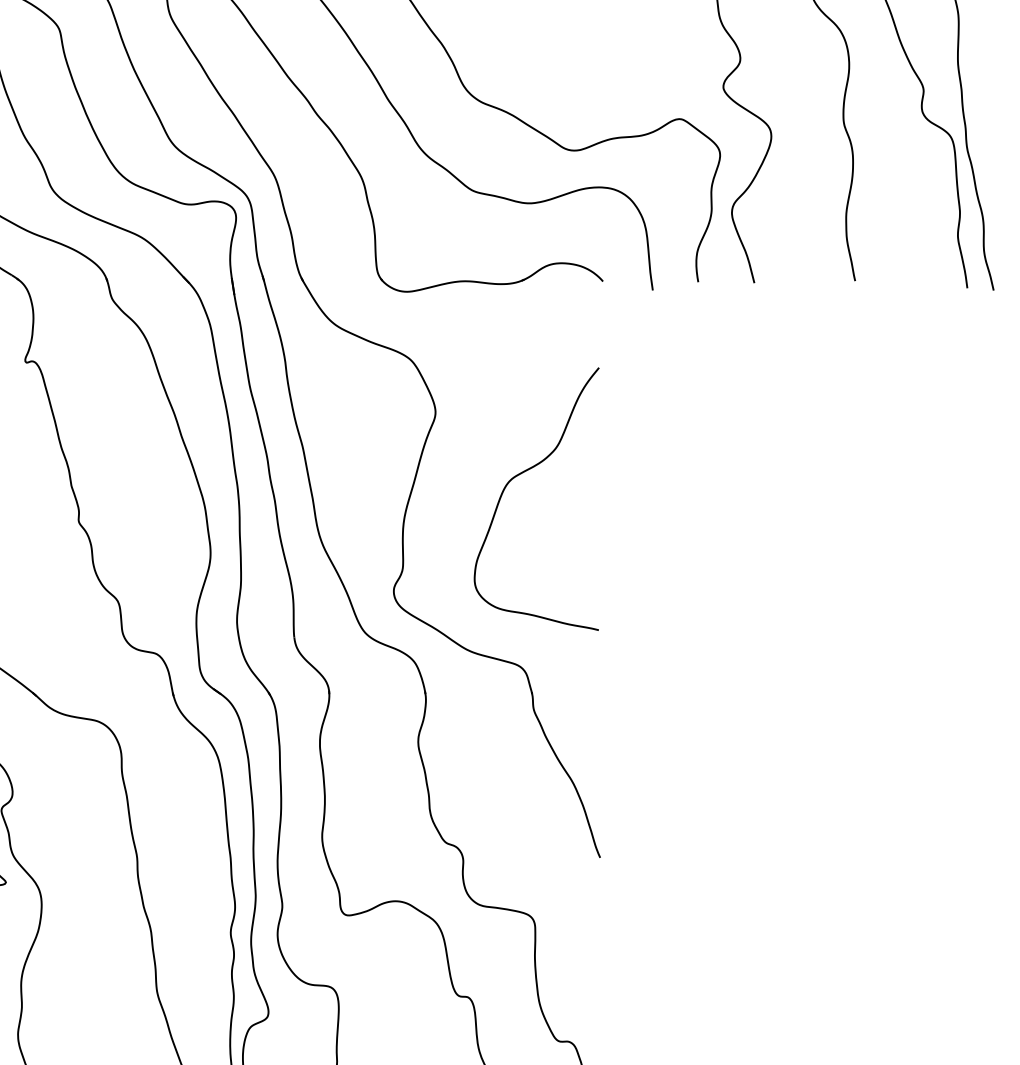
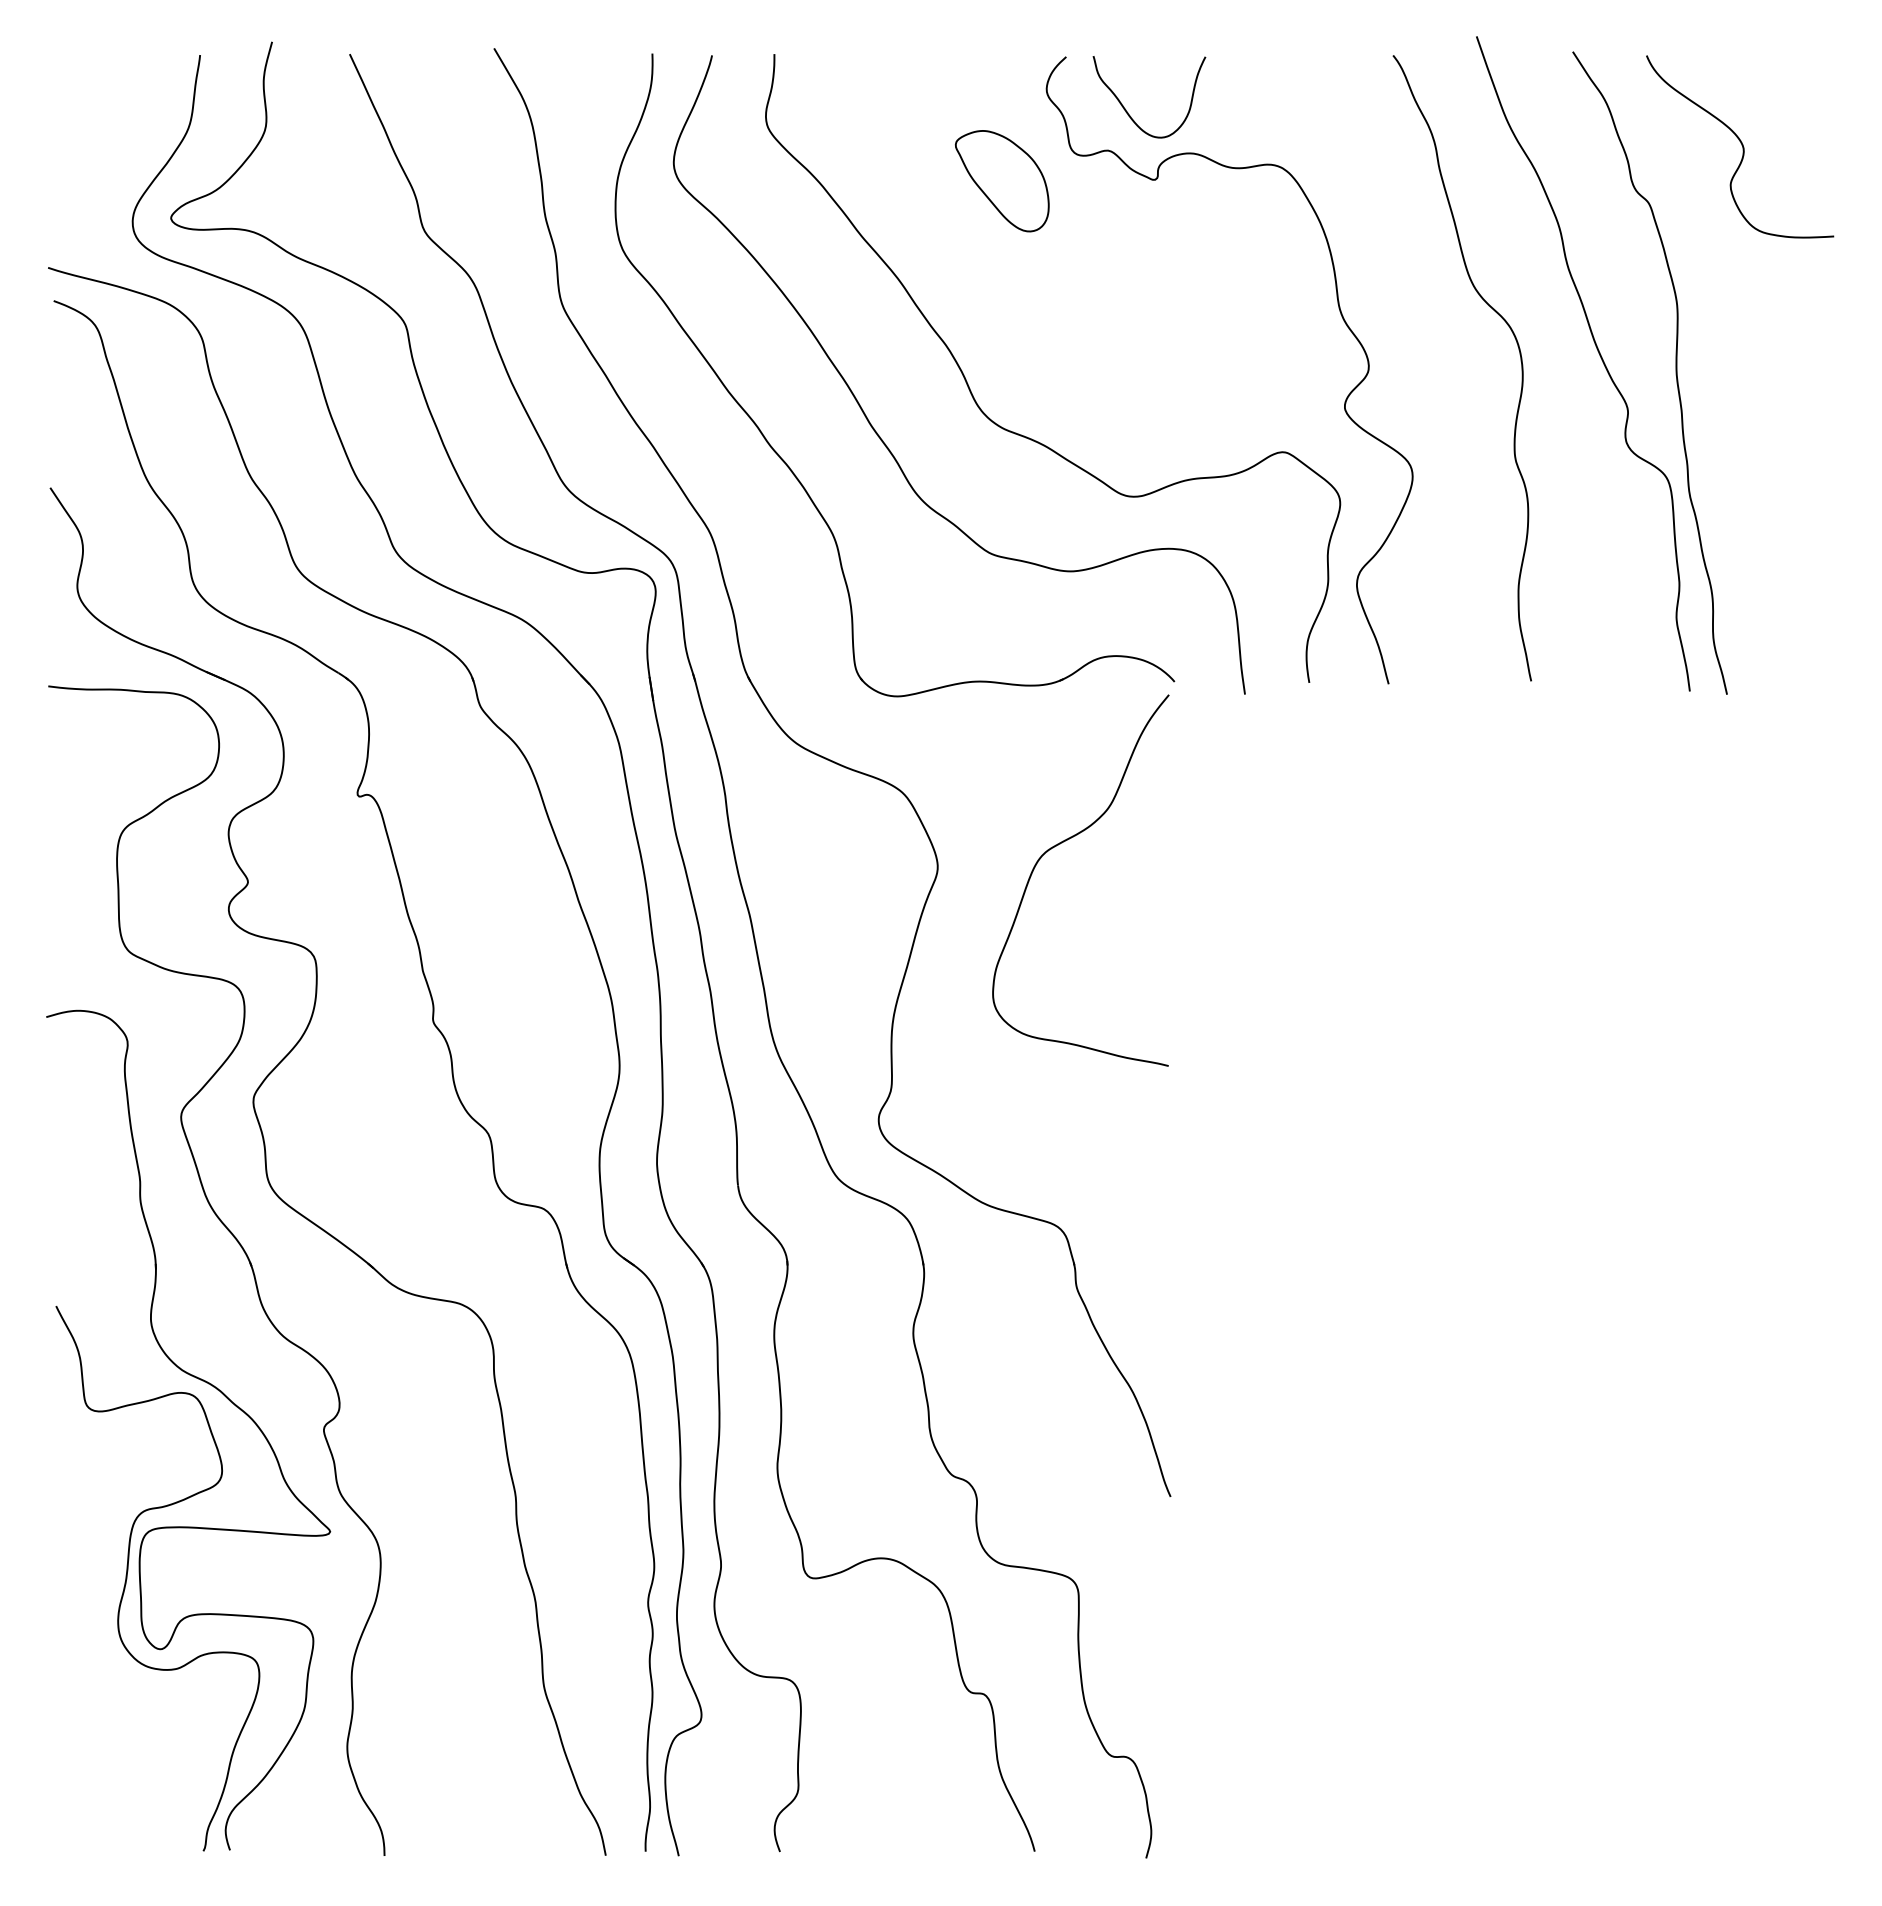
curve: (523, 472) -> (1062, 843), moved

